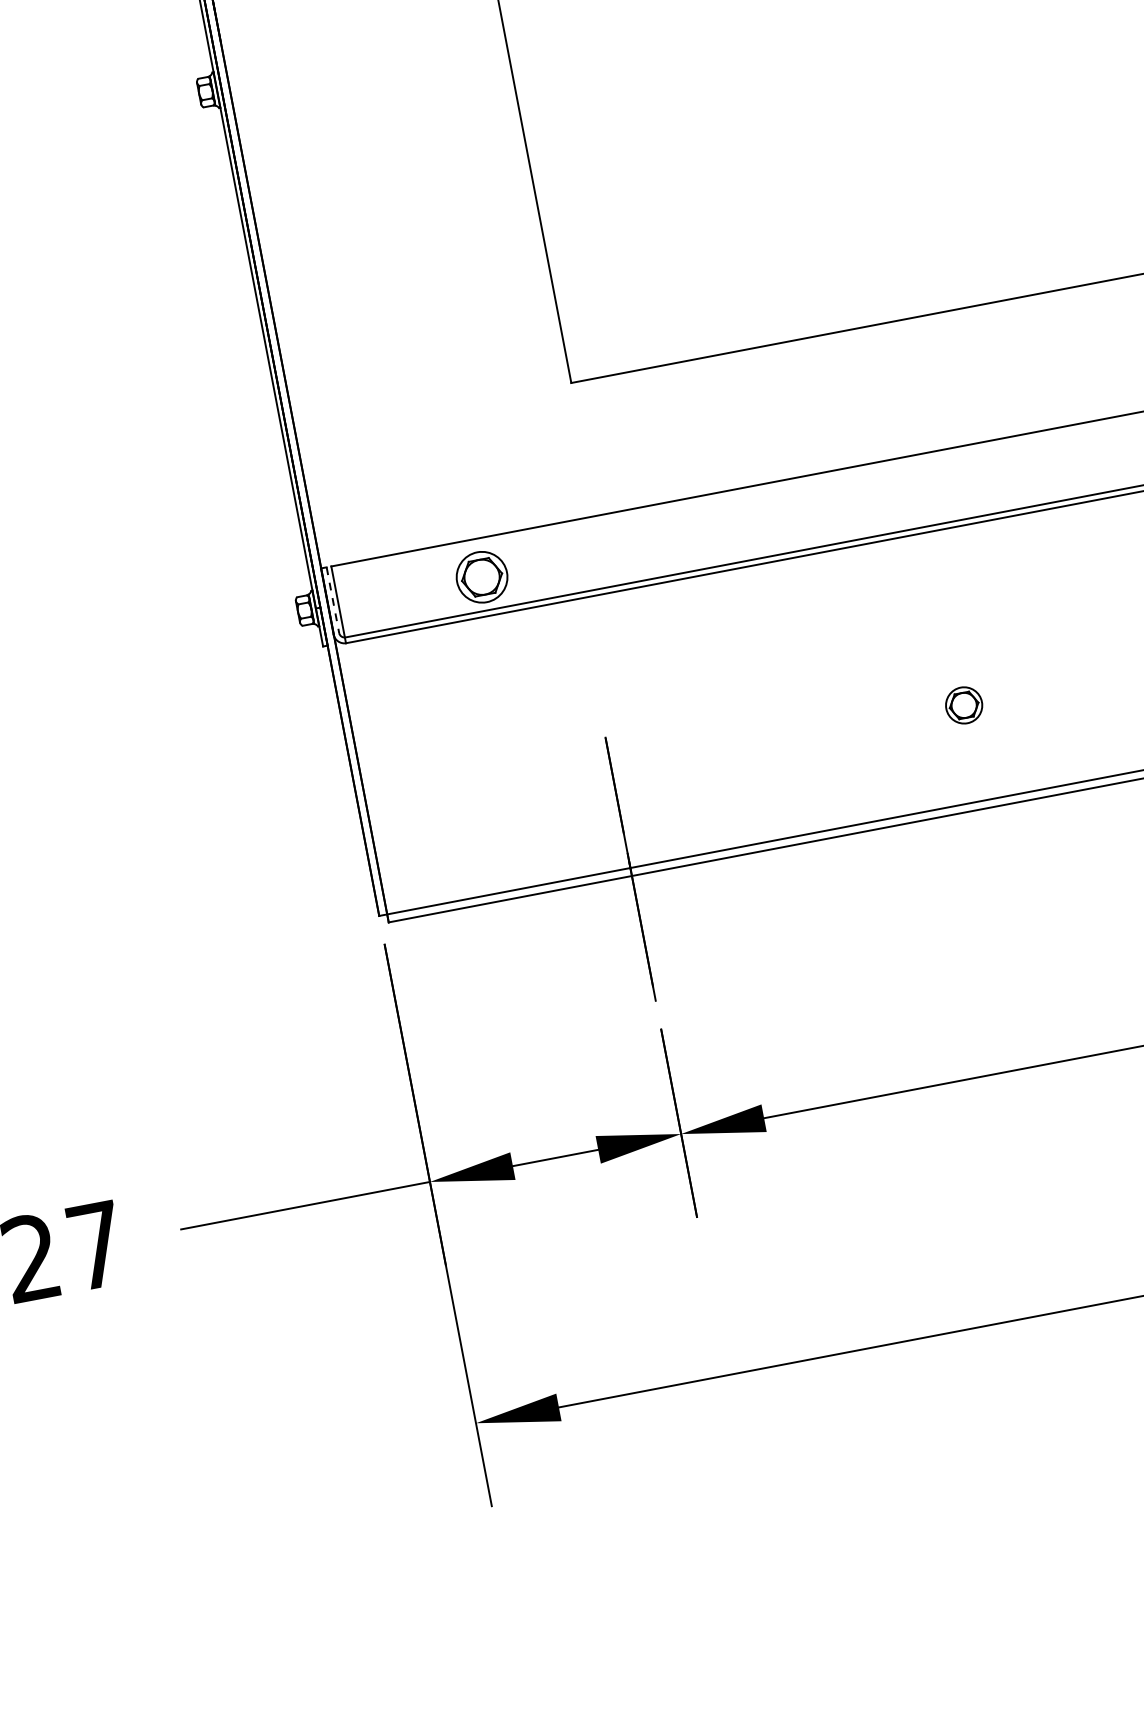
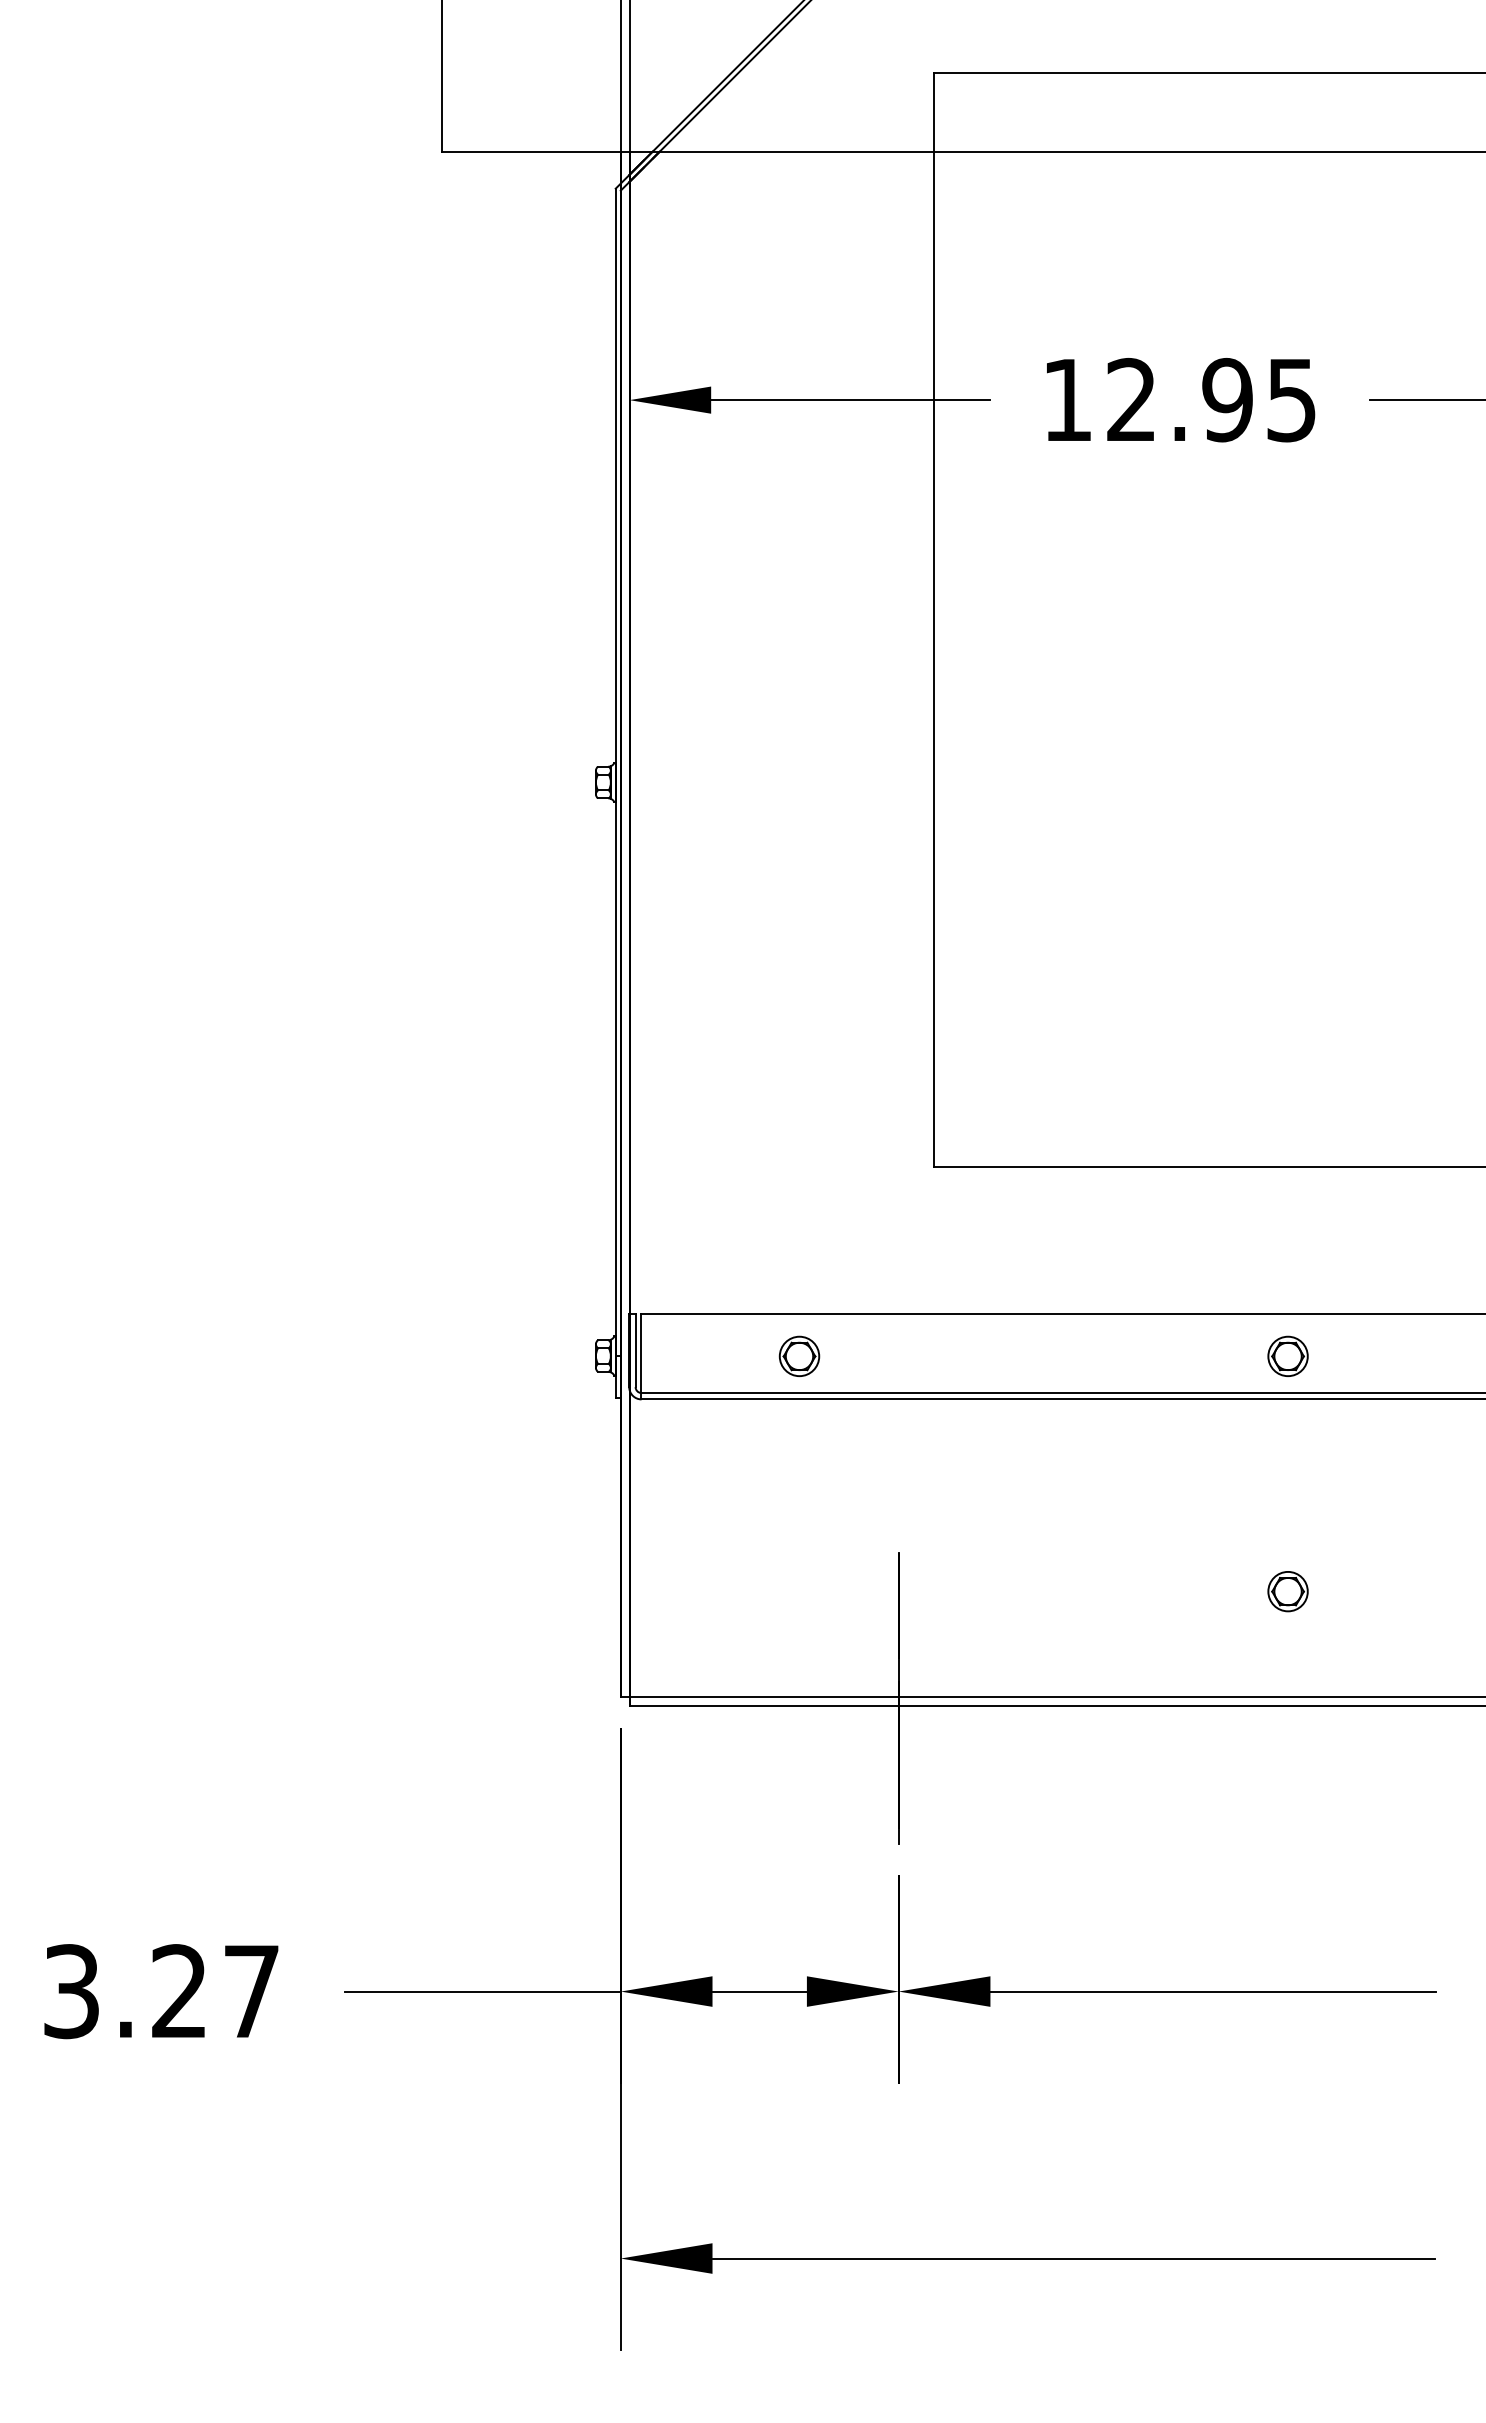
part: (922, 492) -> (1287, 1355), added
part: (481, 576) -> (799, 1355), size x0.71
line: (332, 600) -> (635, 1351), dashed -> solid

